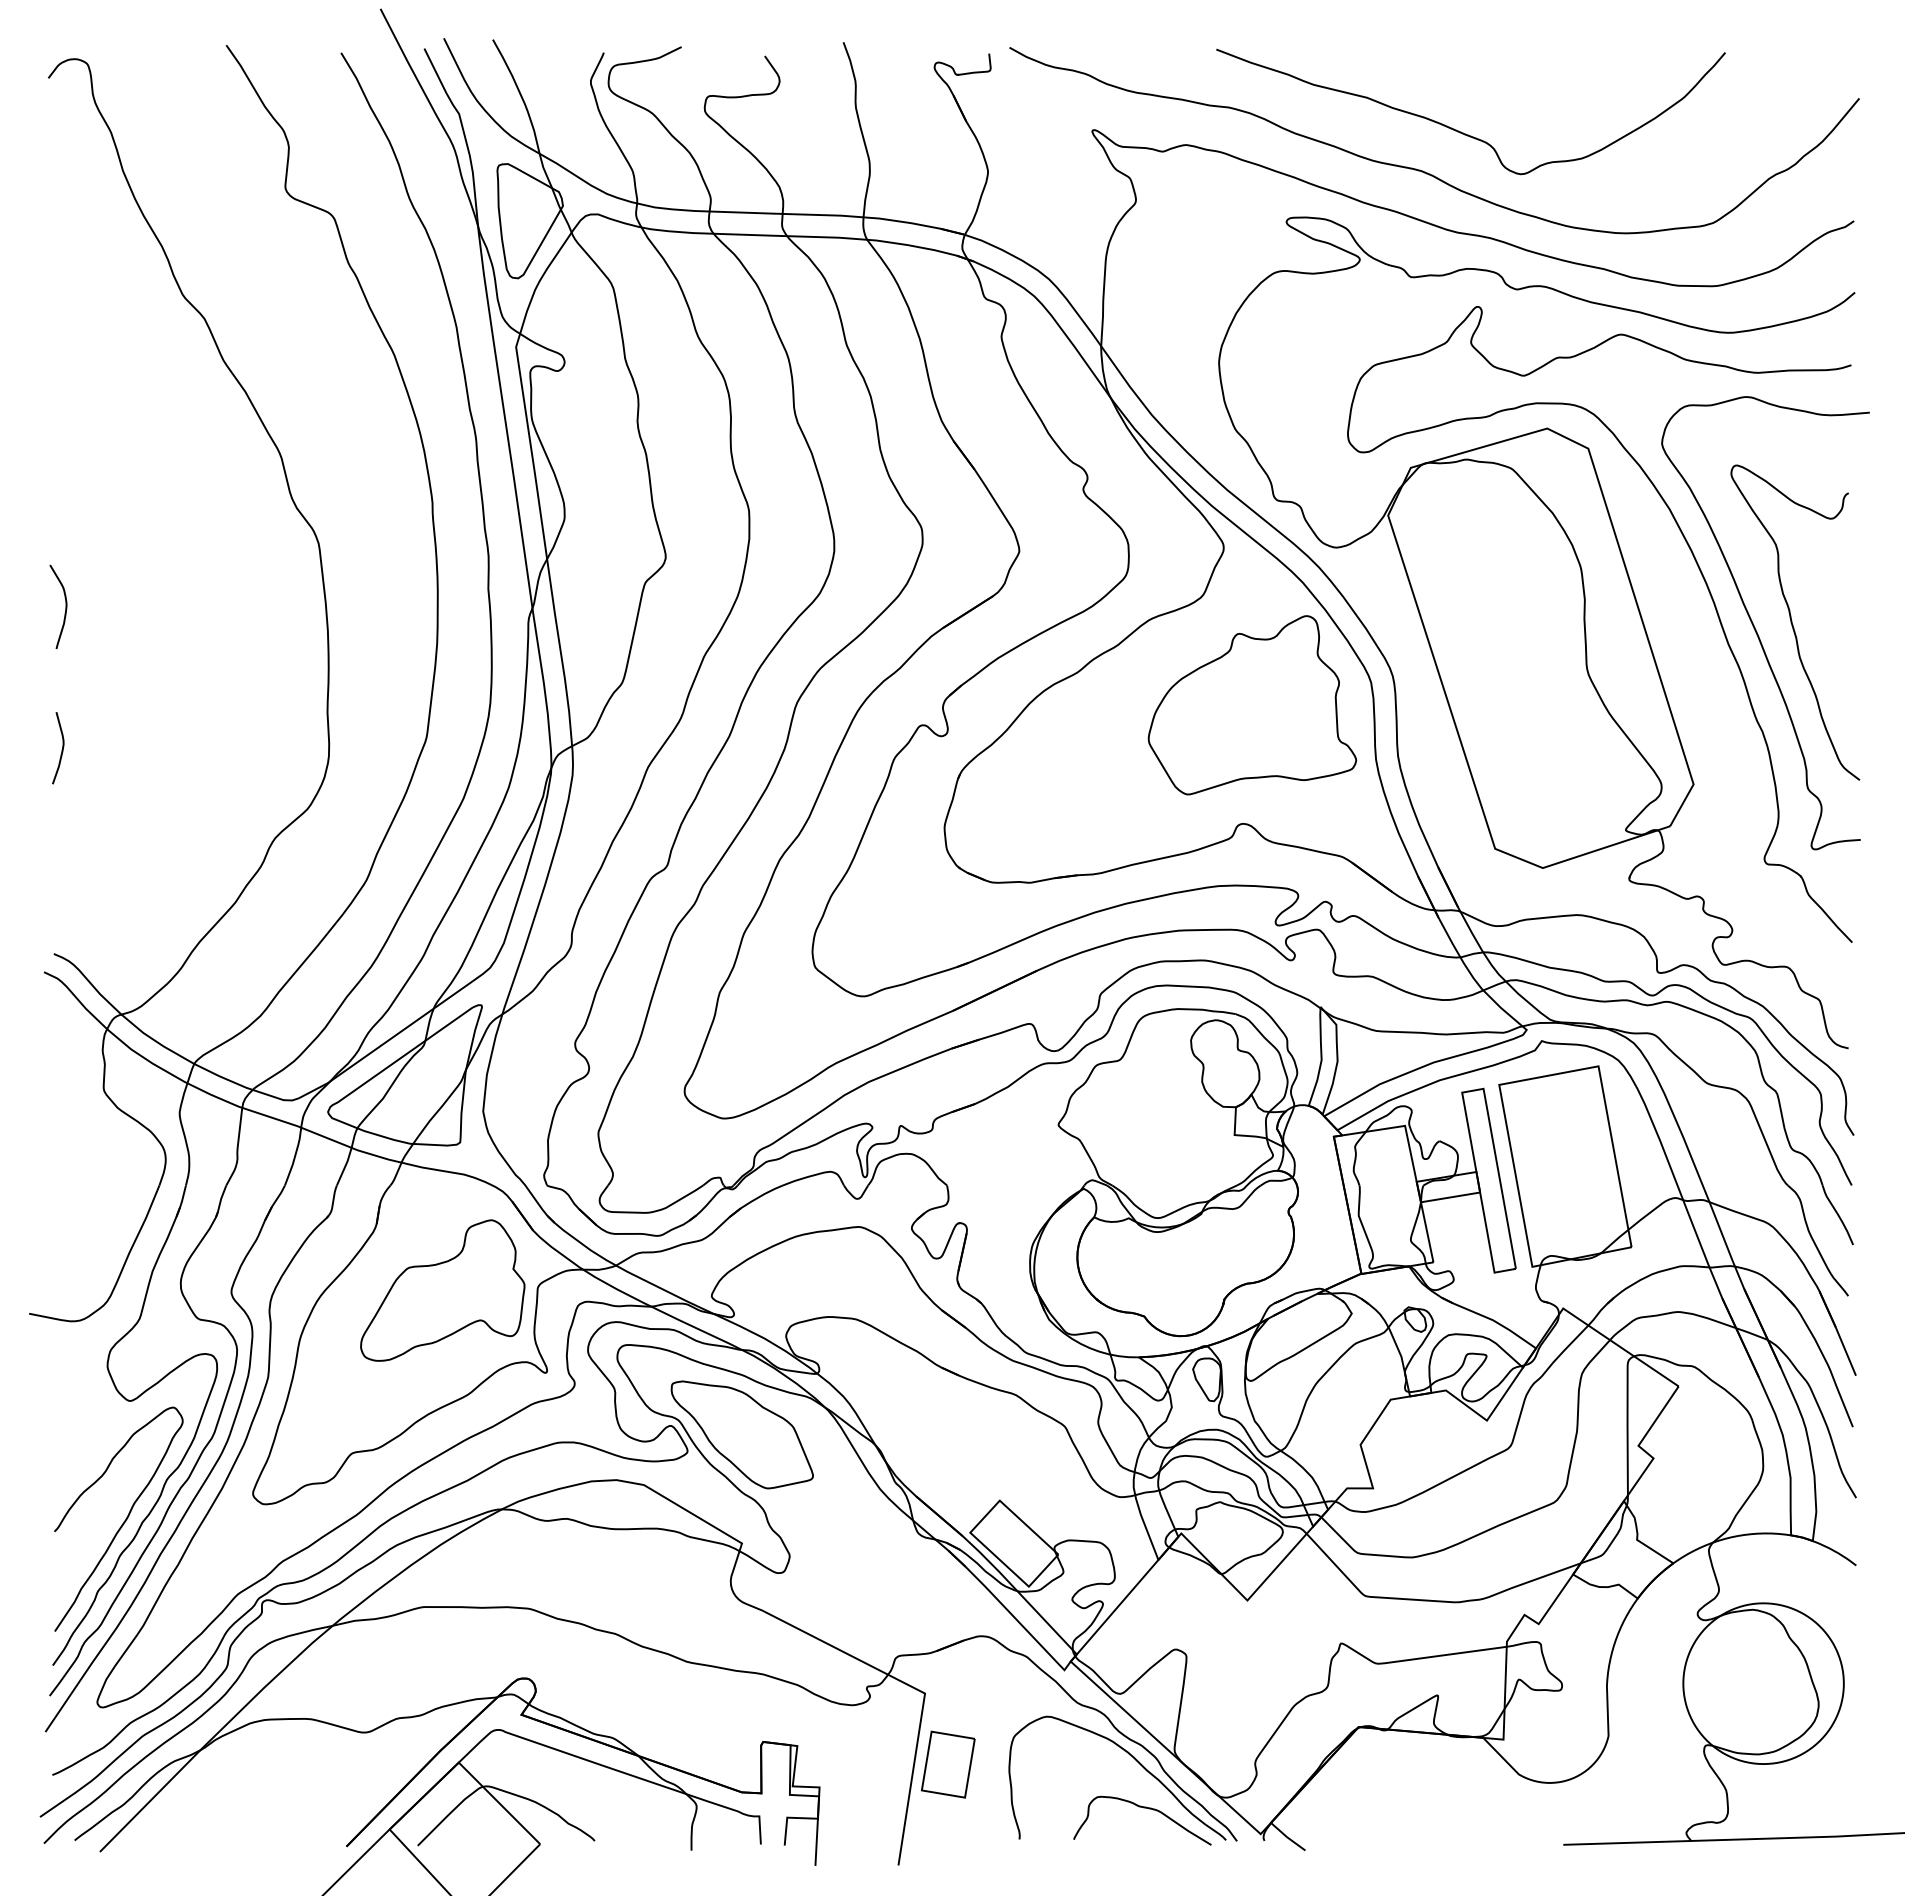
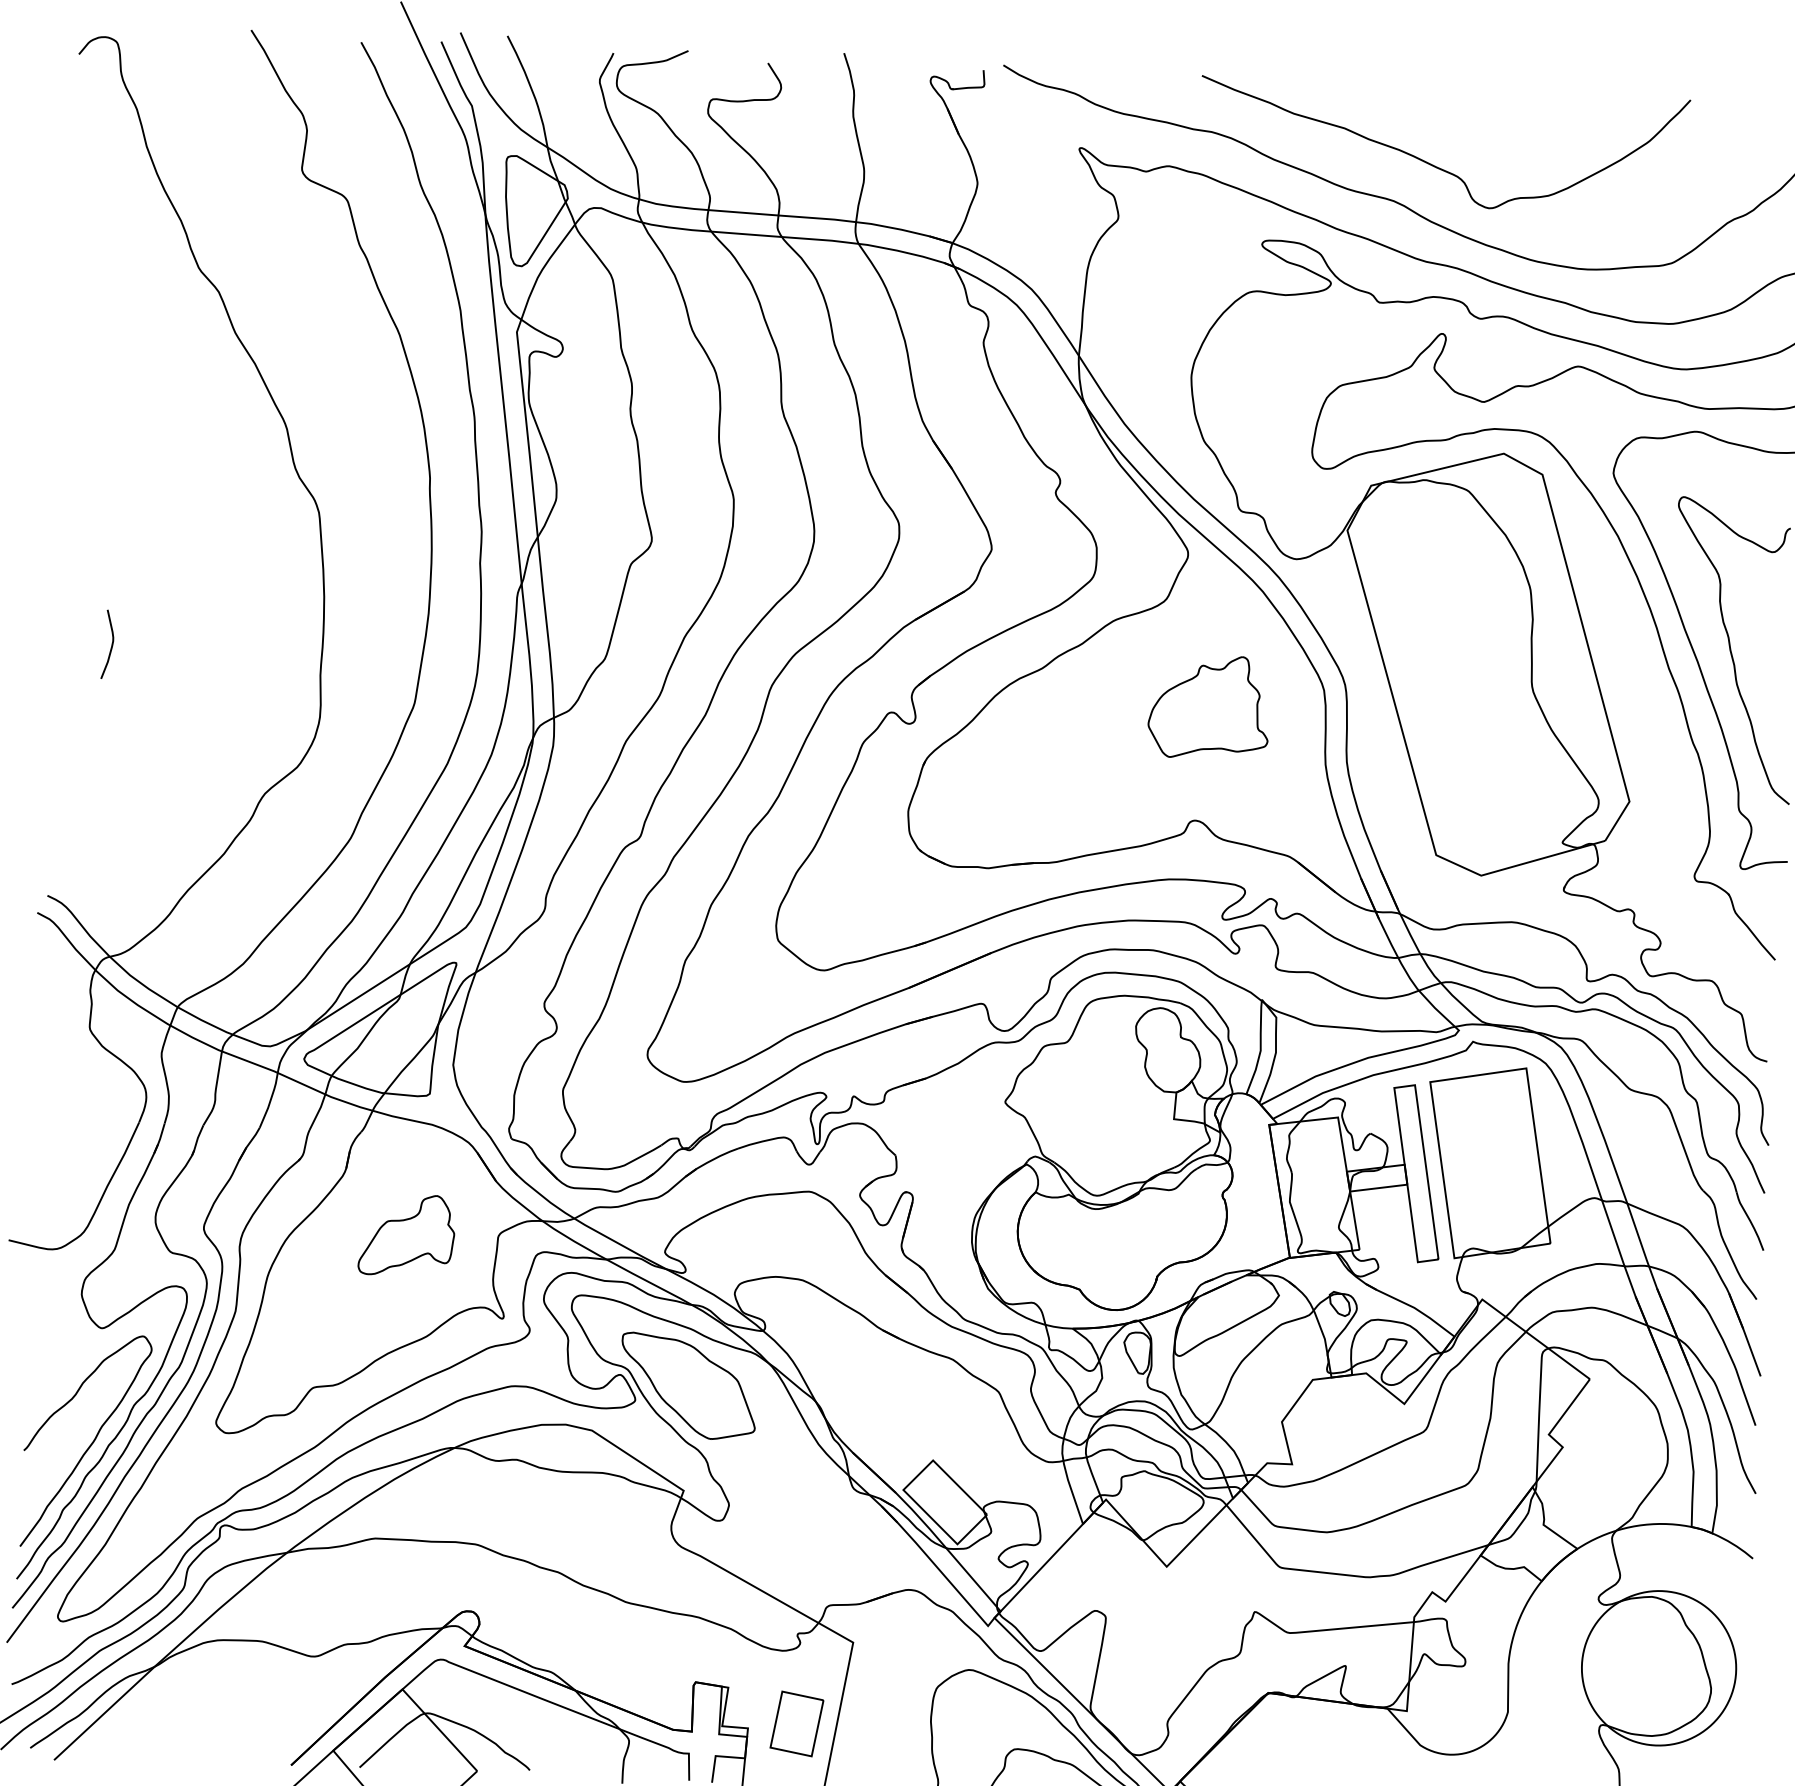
curve: (65, 606) -> (73, 562), removed
part: (1252, 705) -> (1209, 707), size x0.6
curve: (61, 749) -> (110, 645), moved
part: (442, 1290) -> (406, 1235), size x0.6
part: (948, 1764) -> (797, 1723), moved

